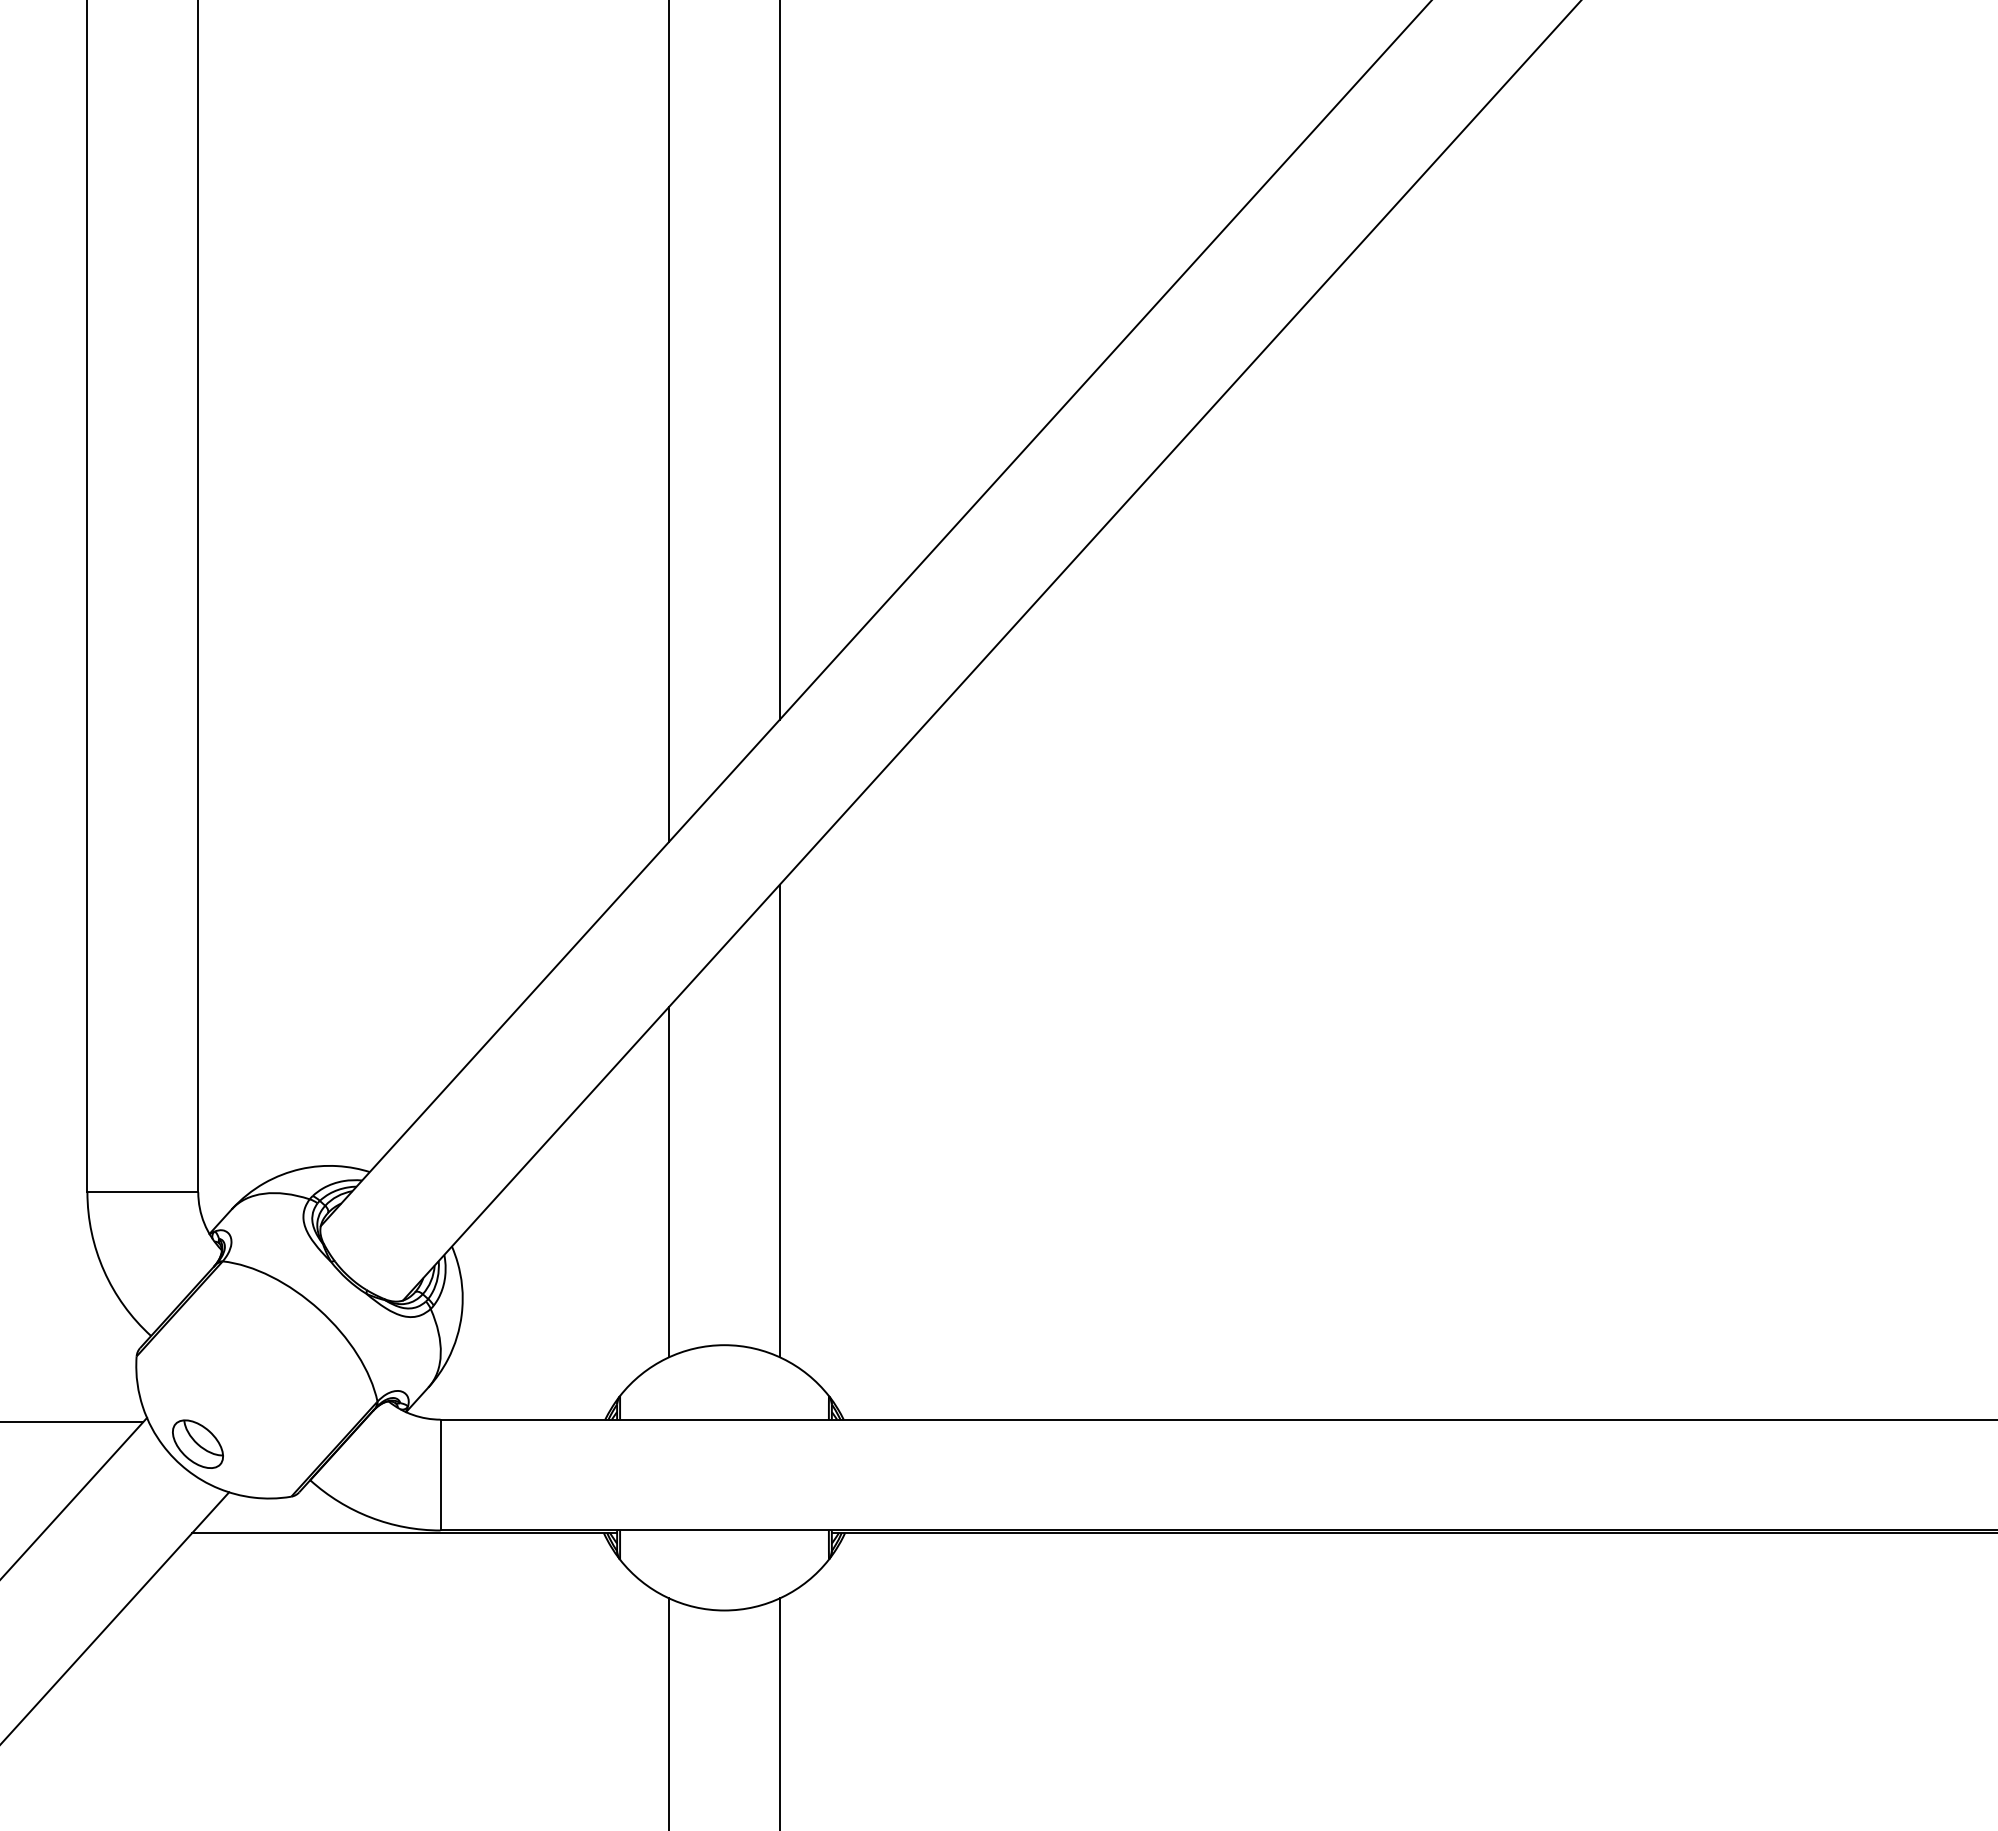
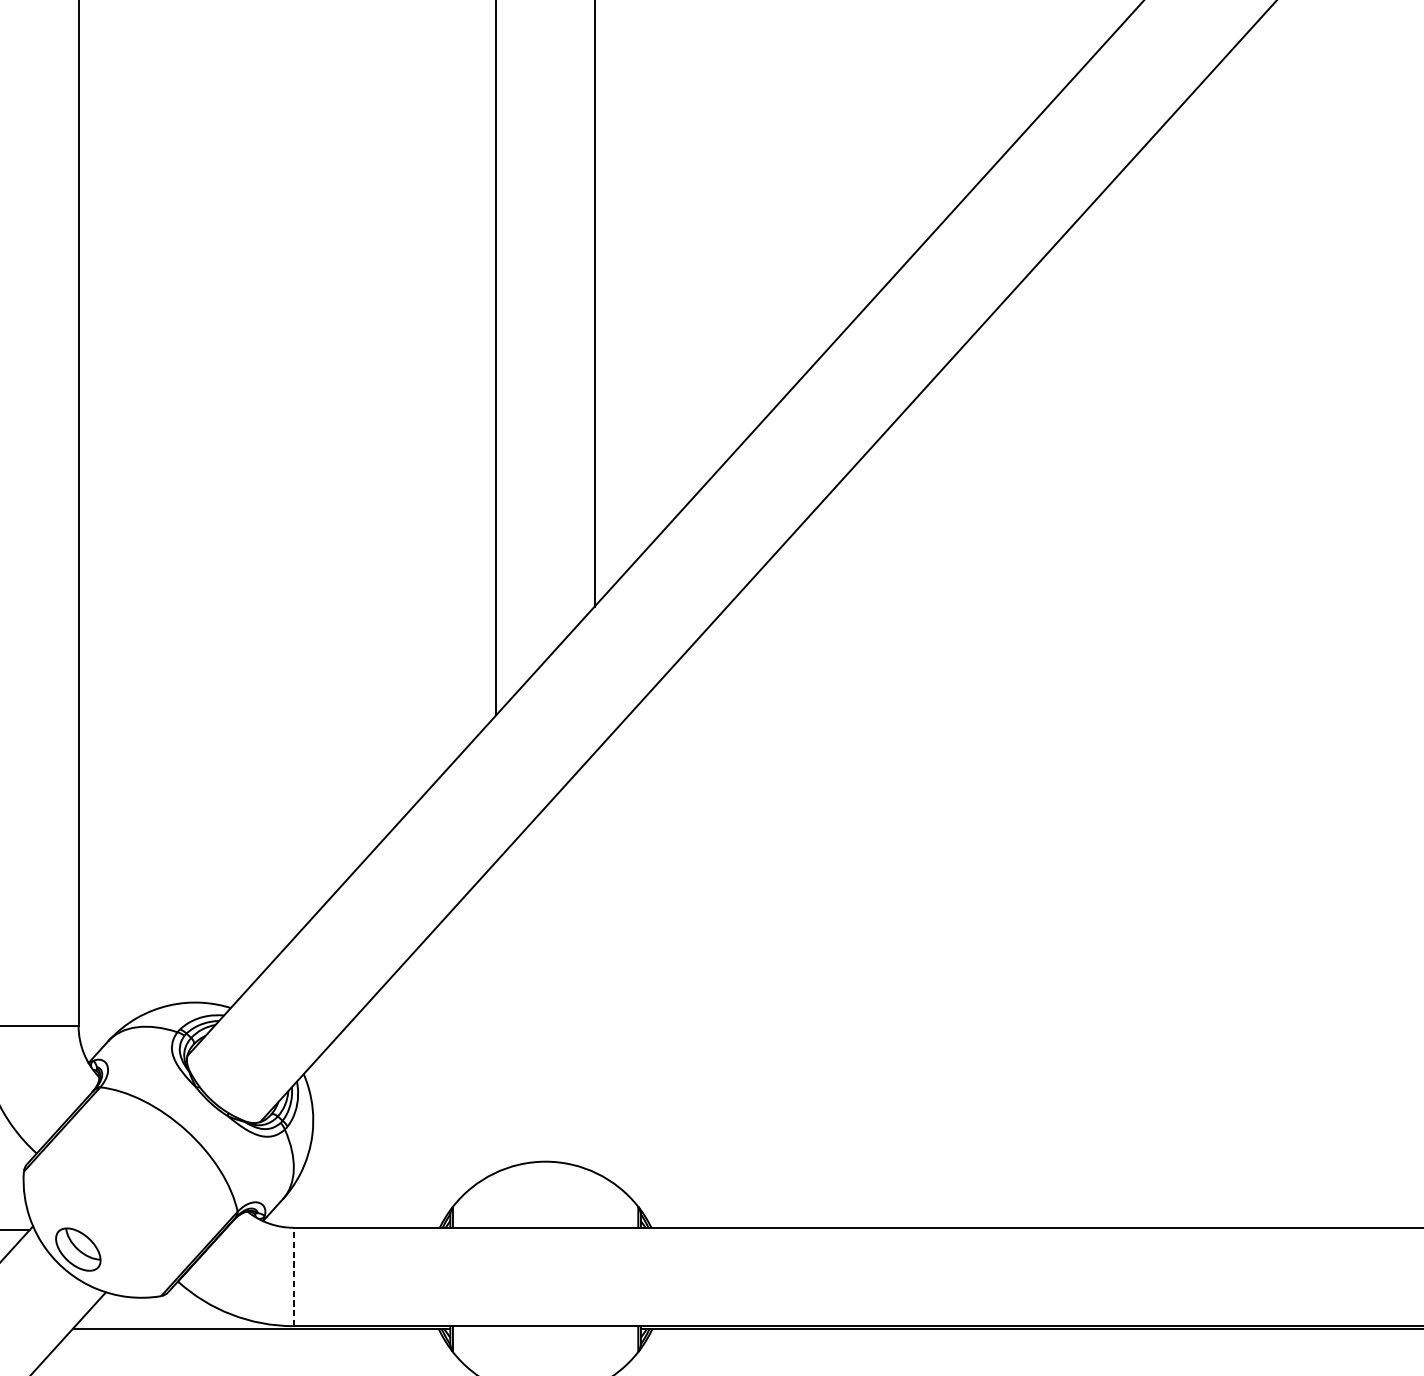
line: (779, 1120) -> (594, 962), removed
line: (669, 1181) -> (496, 1016), removed
line: (440, 1474) -> (293, 1276), solid -> dashed

